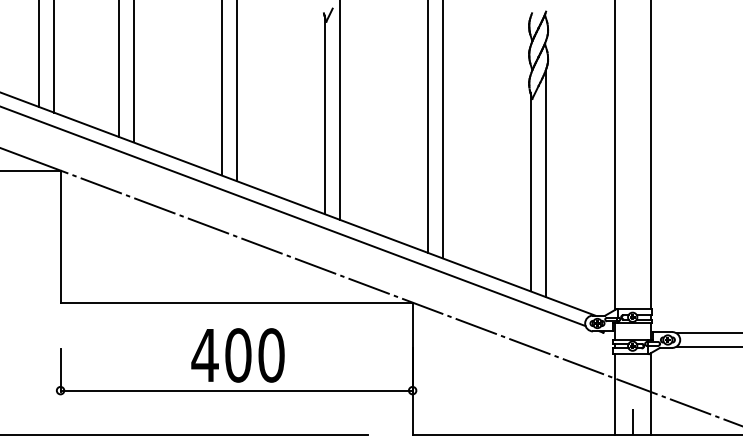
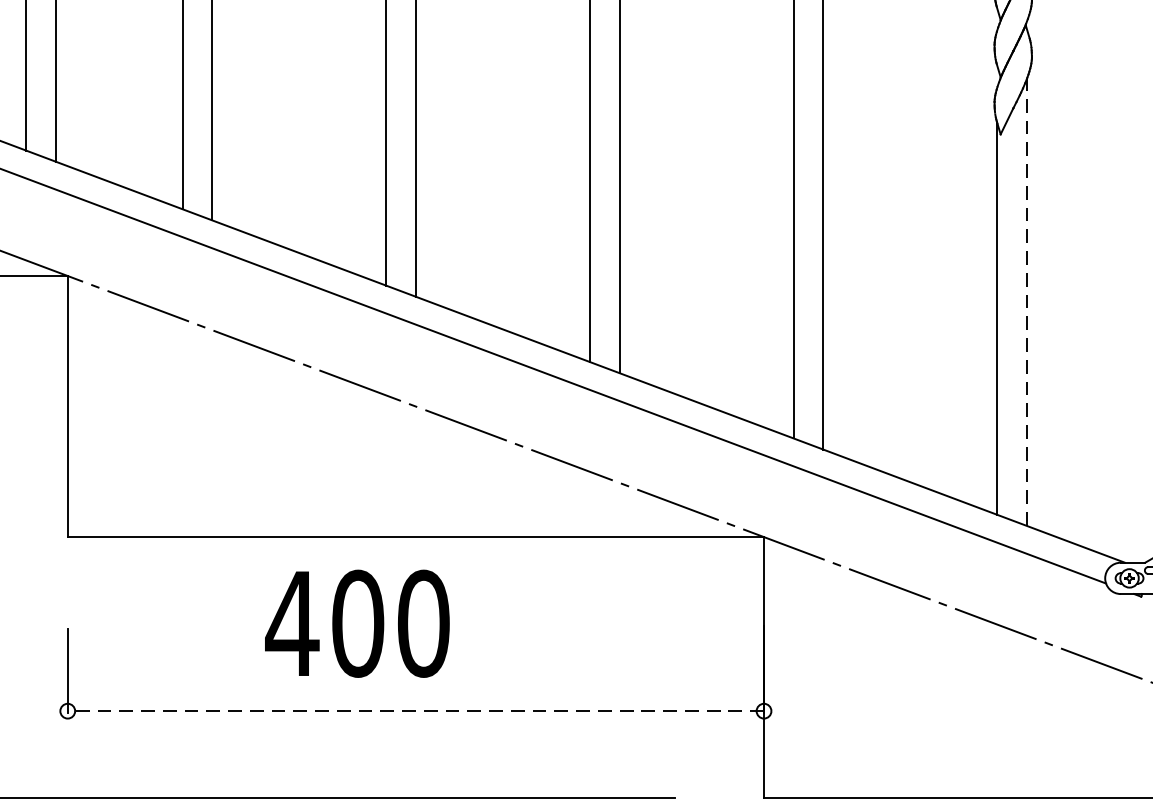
line: (545, 183) -> (1026, 301), solid -> dashed
text: (237, 355) -> (356, 623), moved
line: (236, 390) -> (415, 710), solid -> dashed

